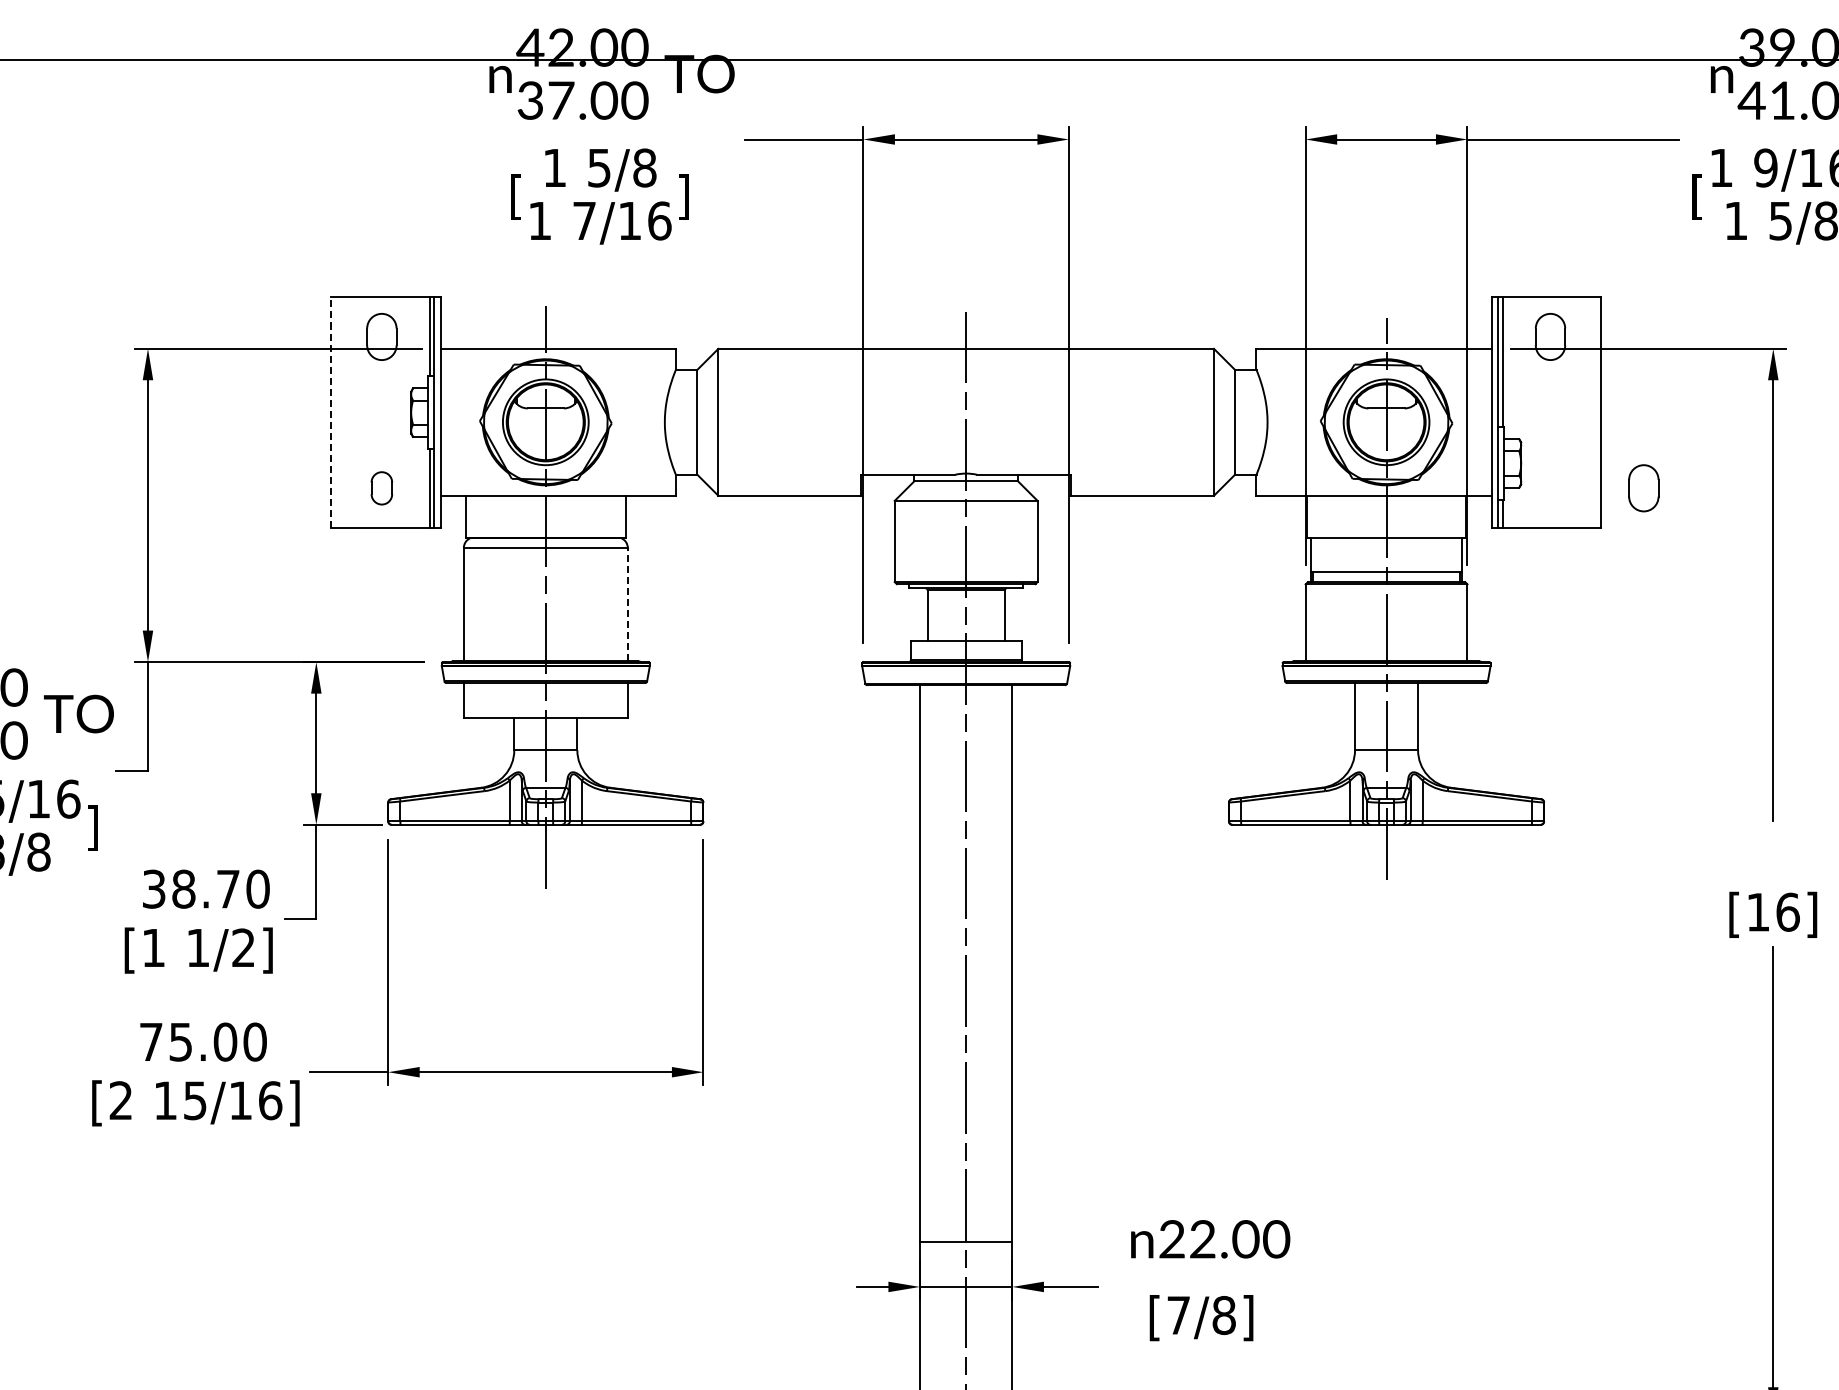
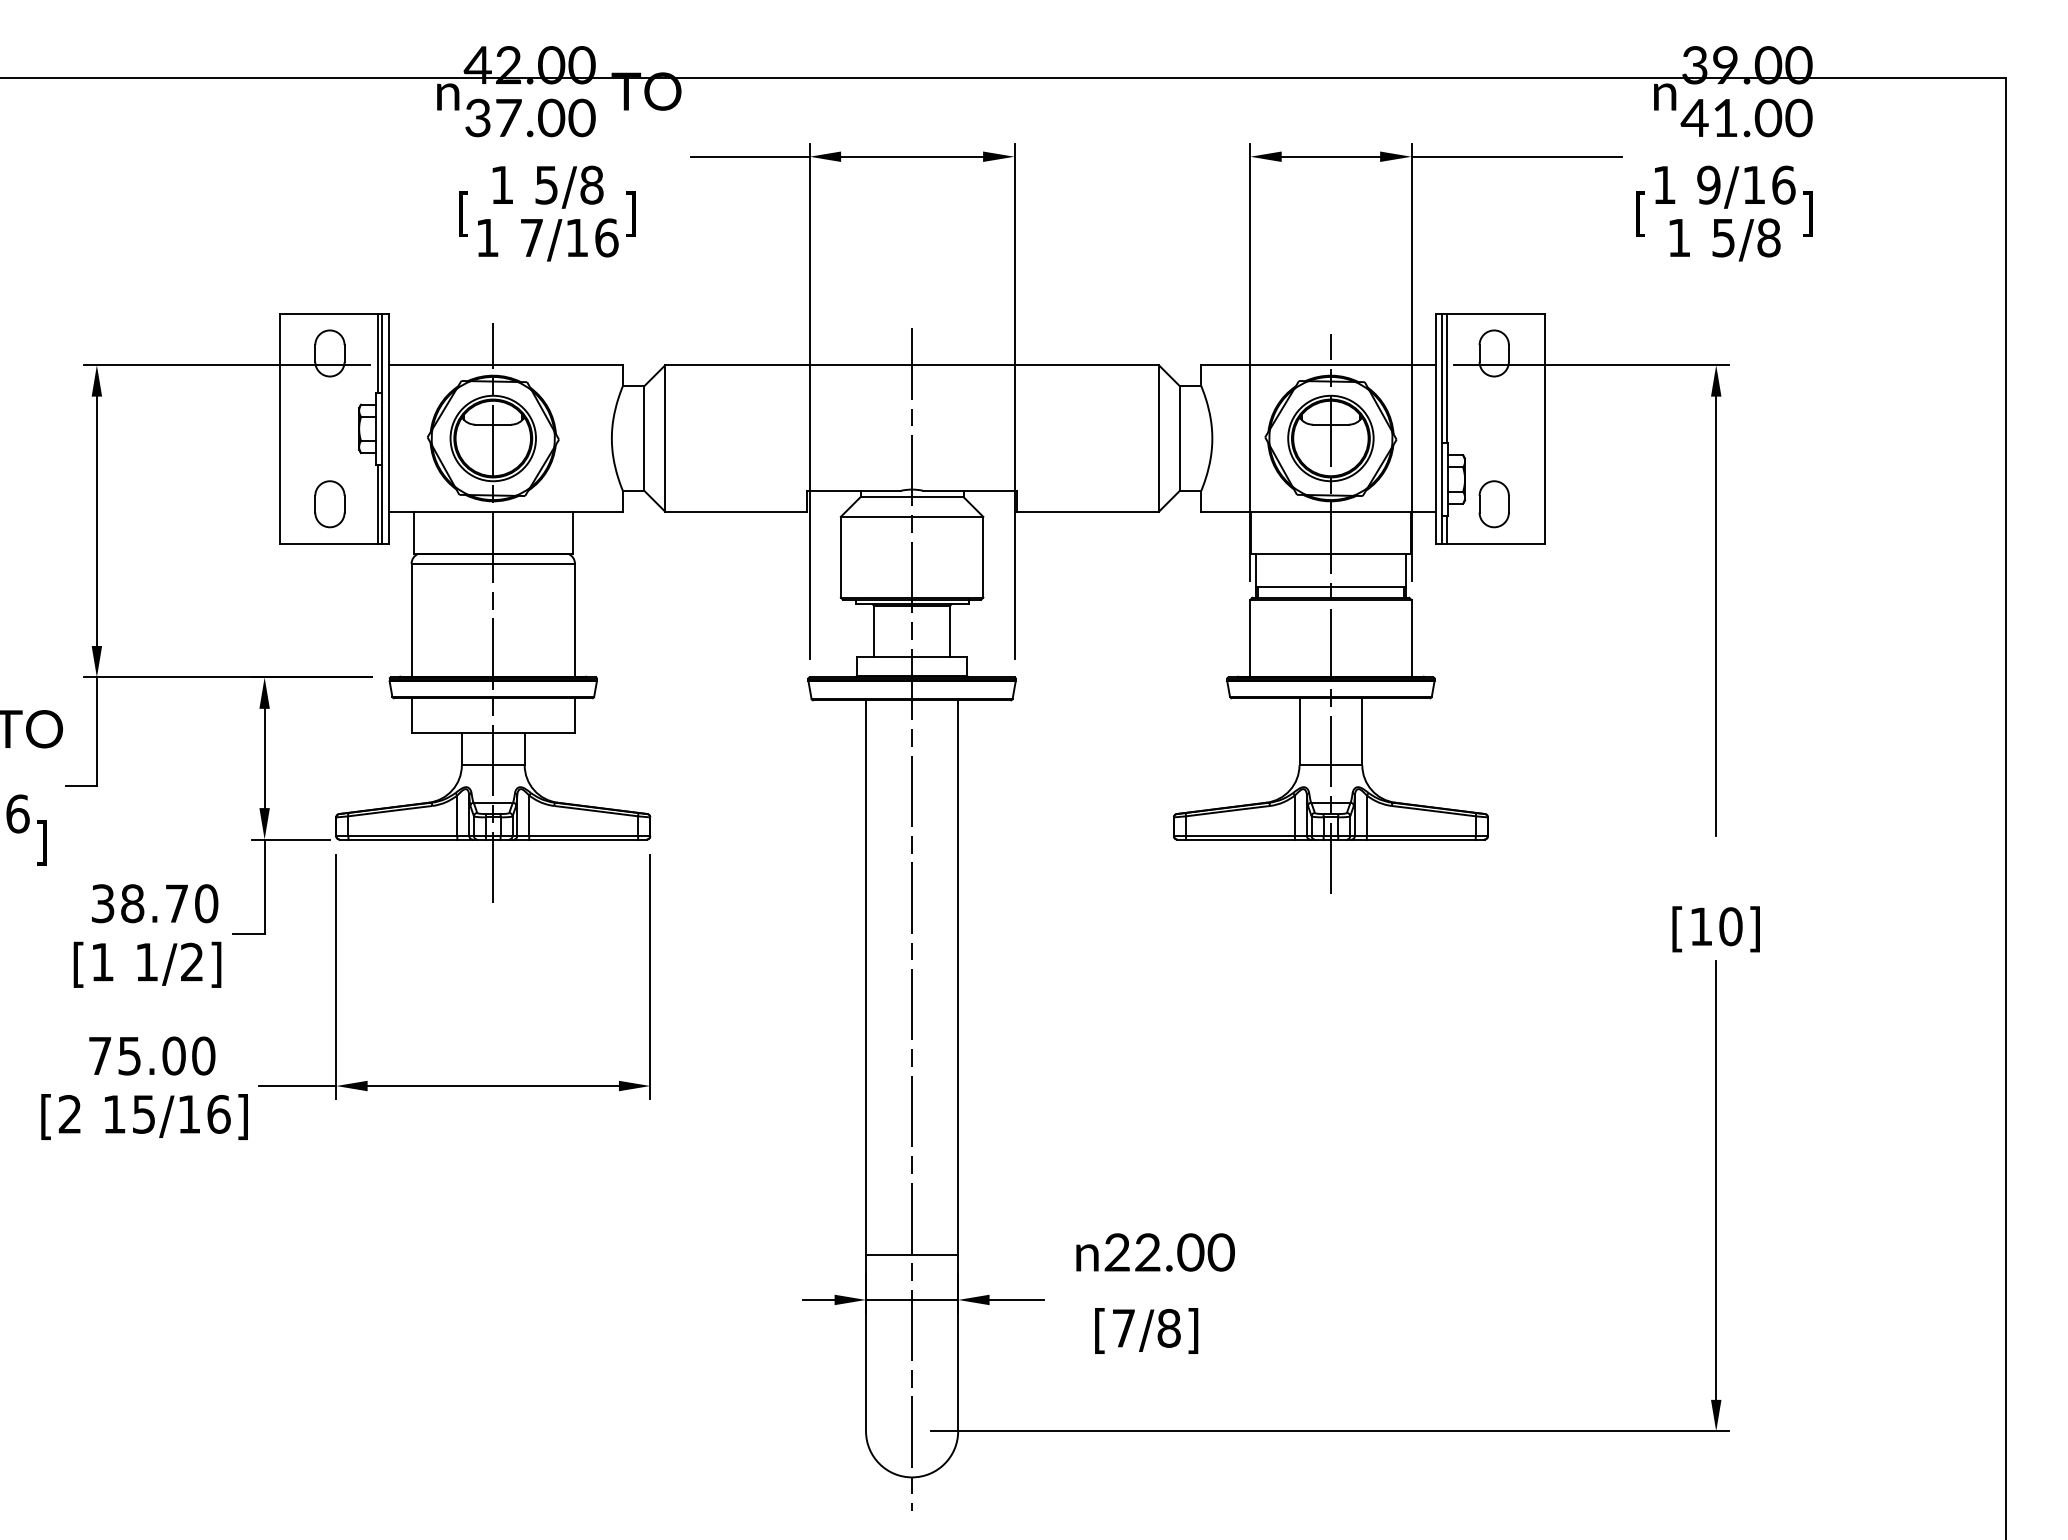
line: (331, 412) -> (279, 428), dashed -> solid
part: (381, 488) -> (329, 504), size x1.43
part: (1643, 488) -> (1493, 504), moved
line: (627, 603) -> (574, 619), dashed -> solid
text: (1787, 912) -> (1730, 926), [16] -> [10]

